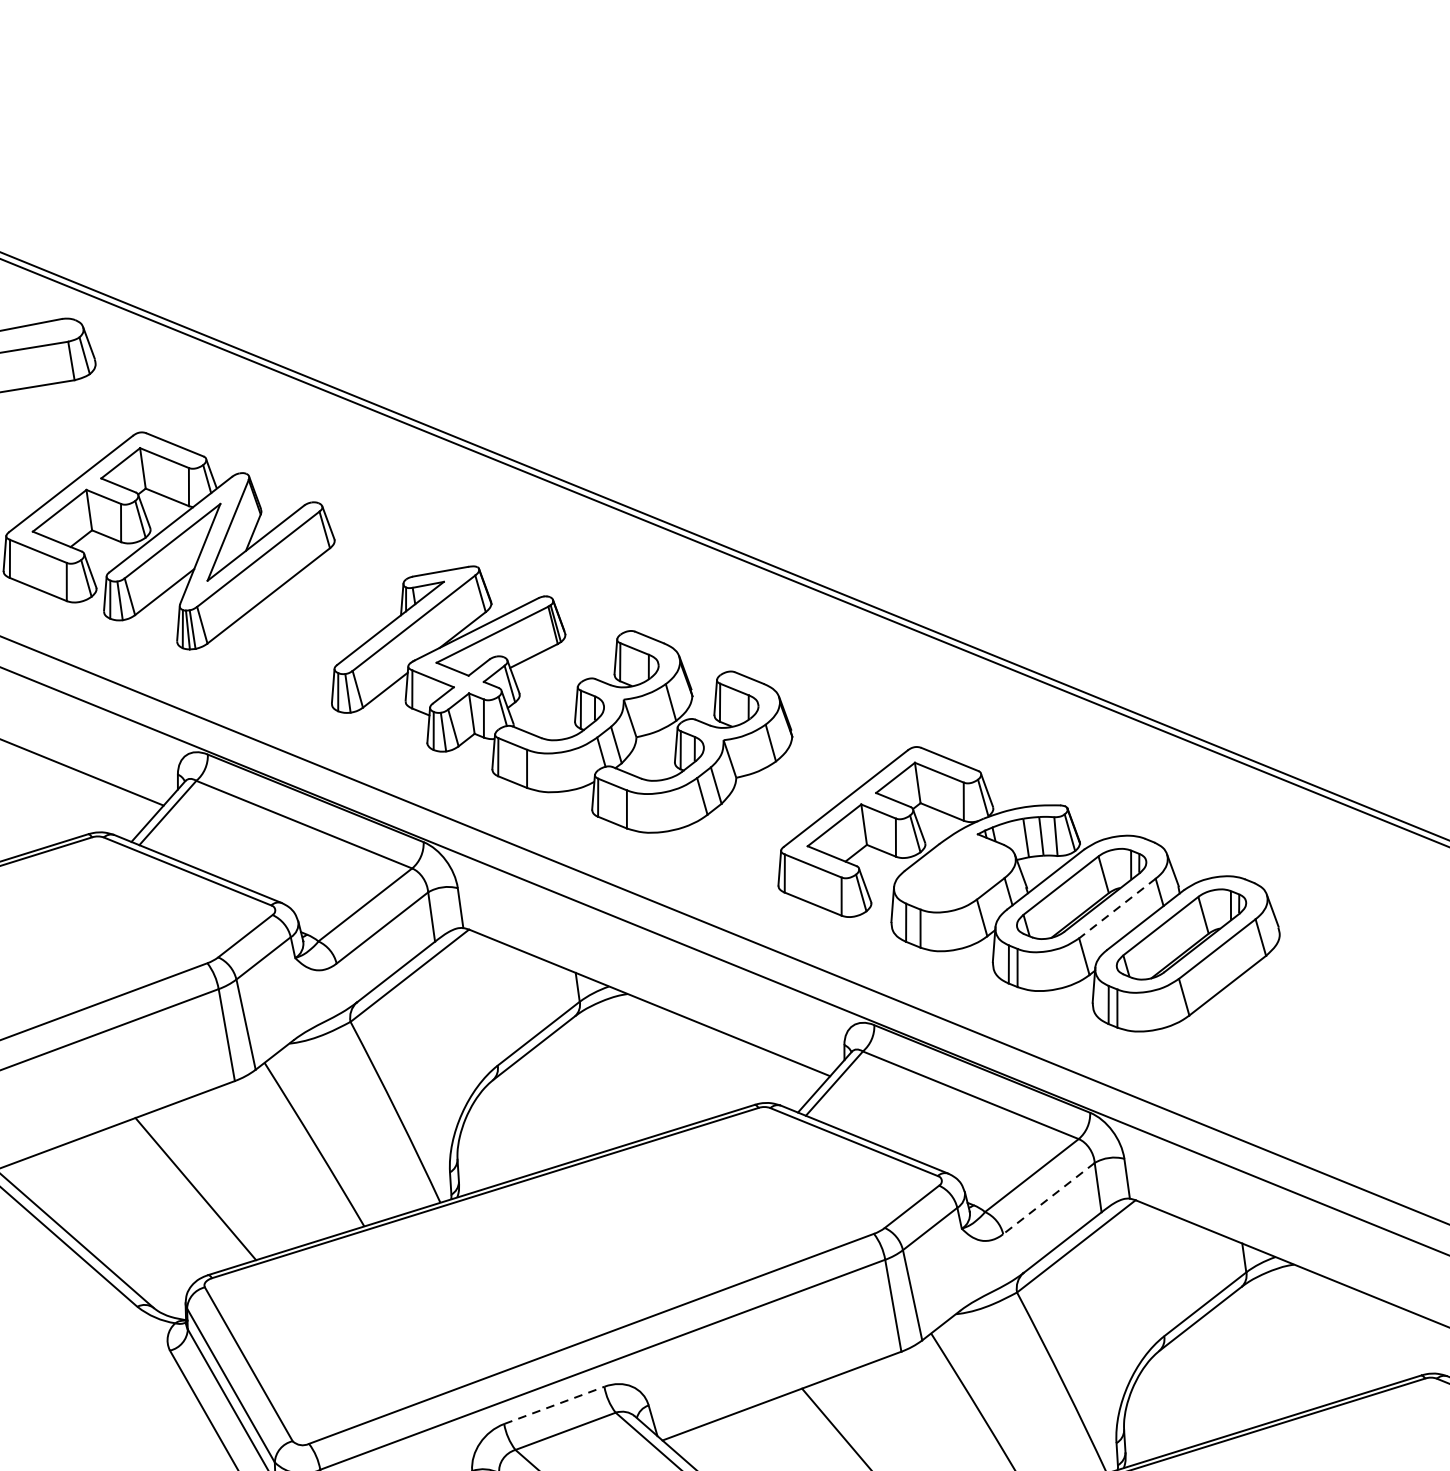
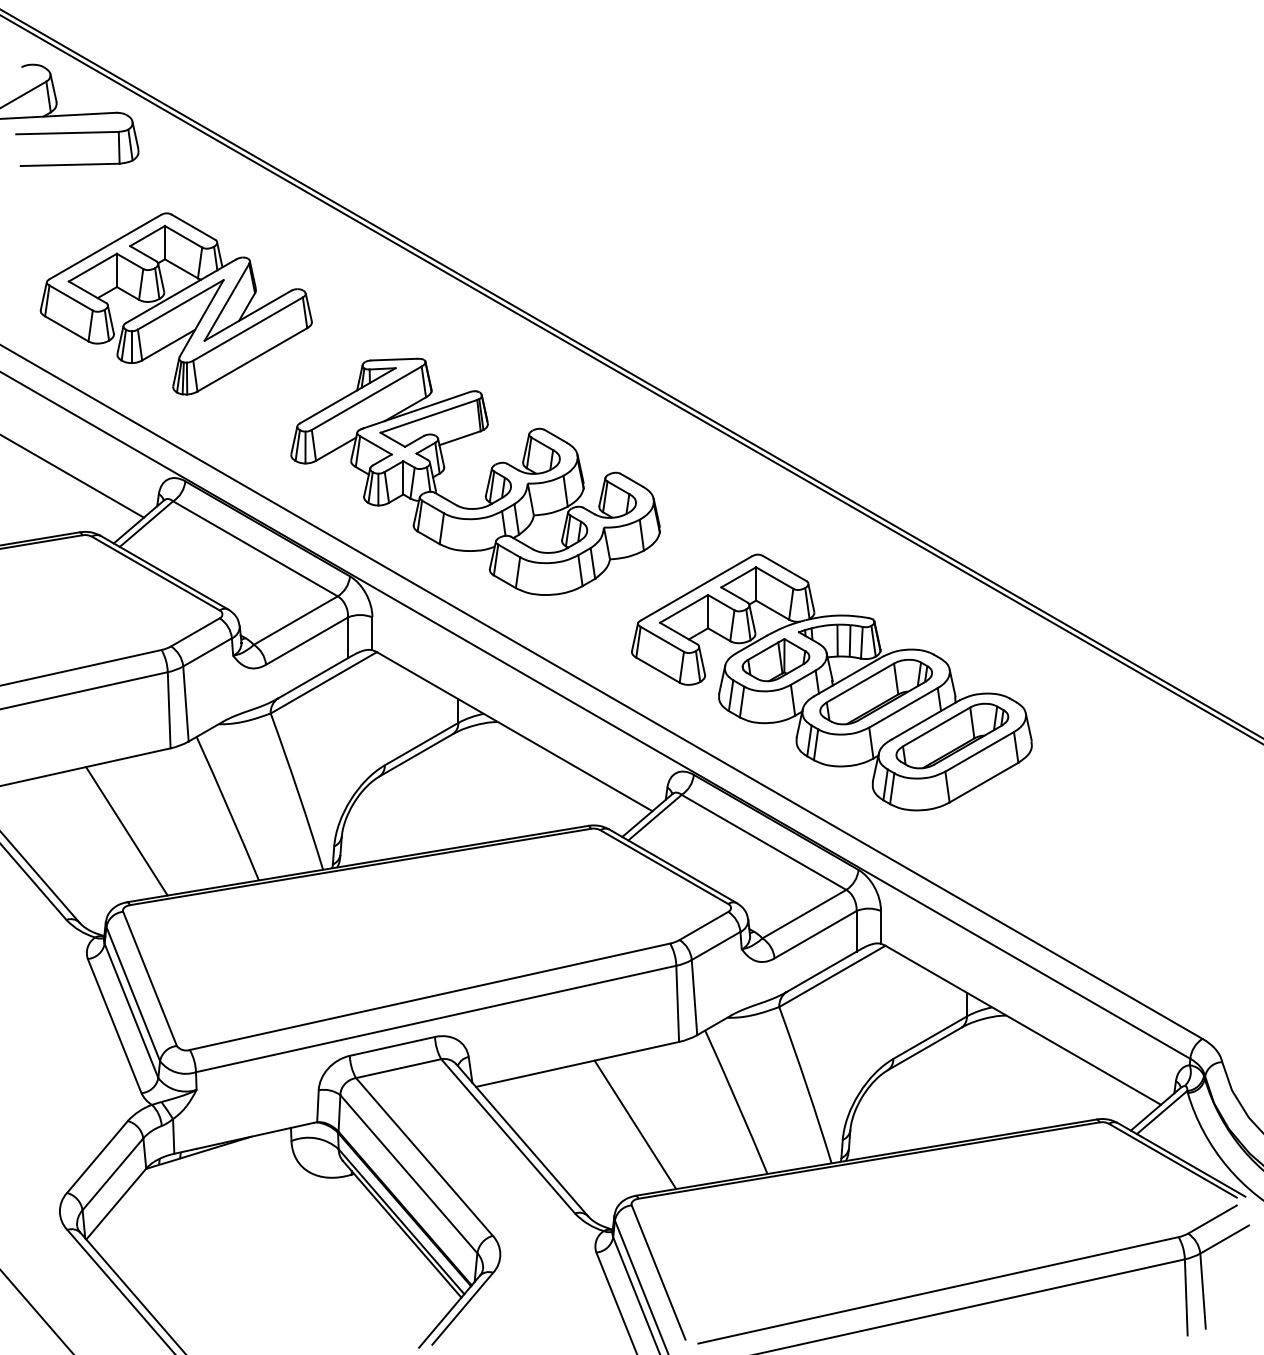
part: (954, 872) -> (775, 660), added
line: (1117, 908) -> (903, 707), dashed -> solid
line: (1048, 1198) -> (815, 934), dashed -> solid
line: (554, 1405) -> (392, 1046), dashed -> solid

